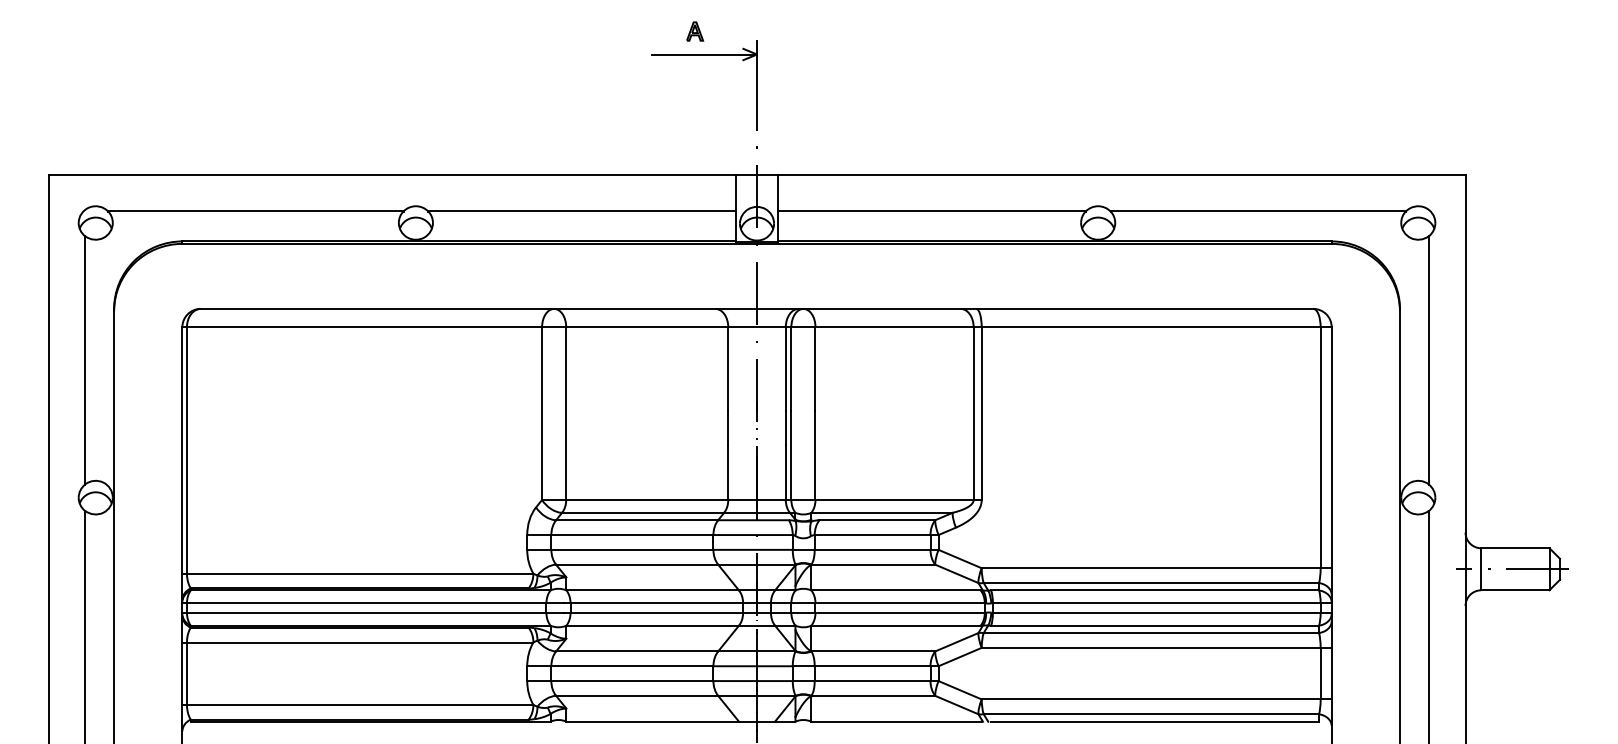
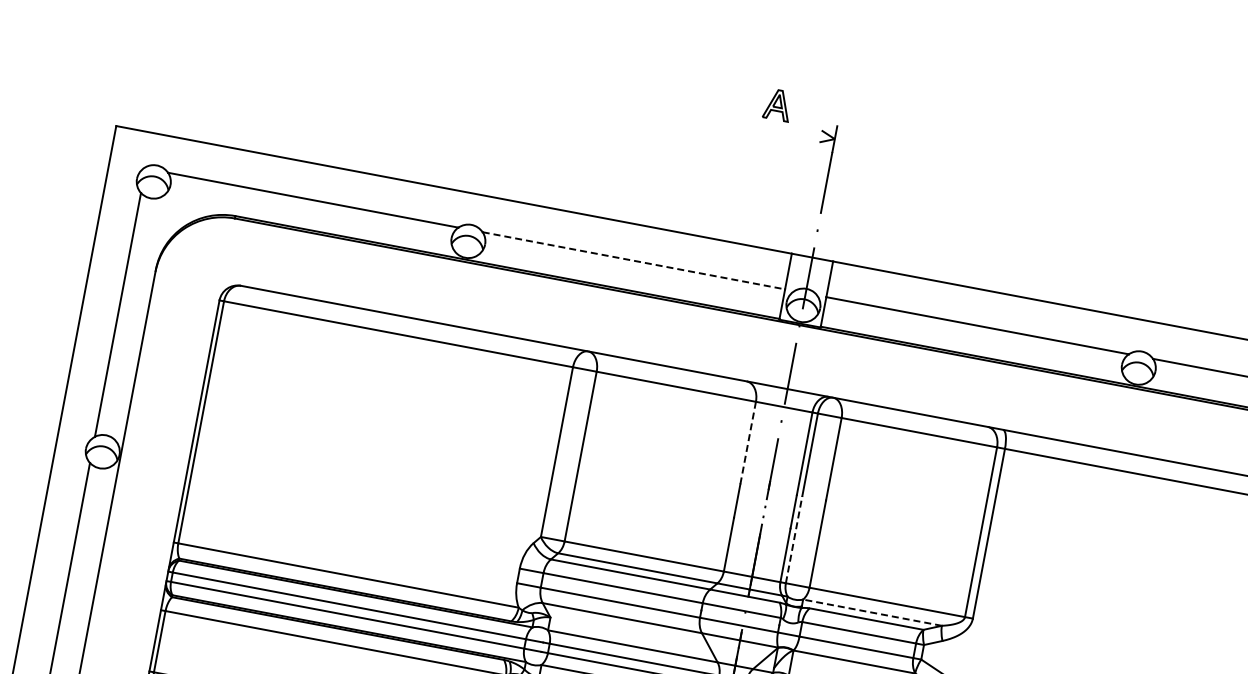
part: (695, 31) -> (778, 105), size x1.6
line: (704, 54) -> (783, 129), removed
line: (582, 211) -> (634, 260), solid -> dashed
line: (728, 369) -> (748, 443), solid -> dashed
line: (791, 455) -> (794, 539), solid -> dashed
line: (882, 512) -> (873, 612), solid -> dashed

